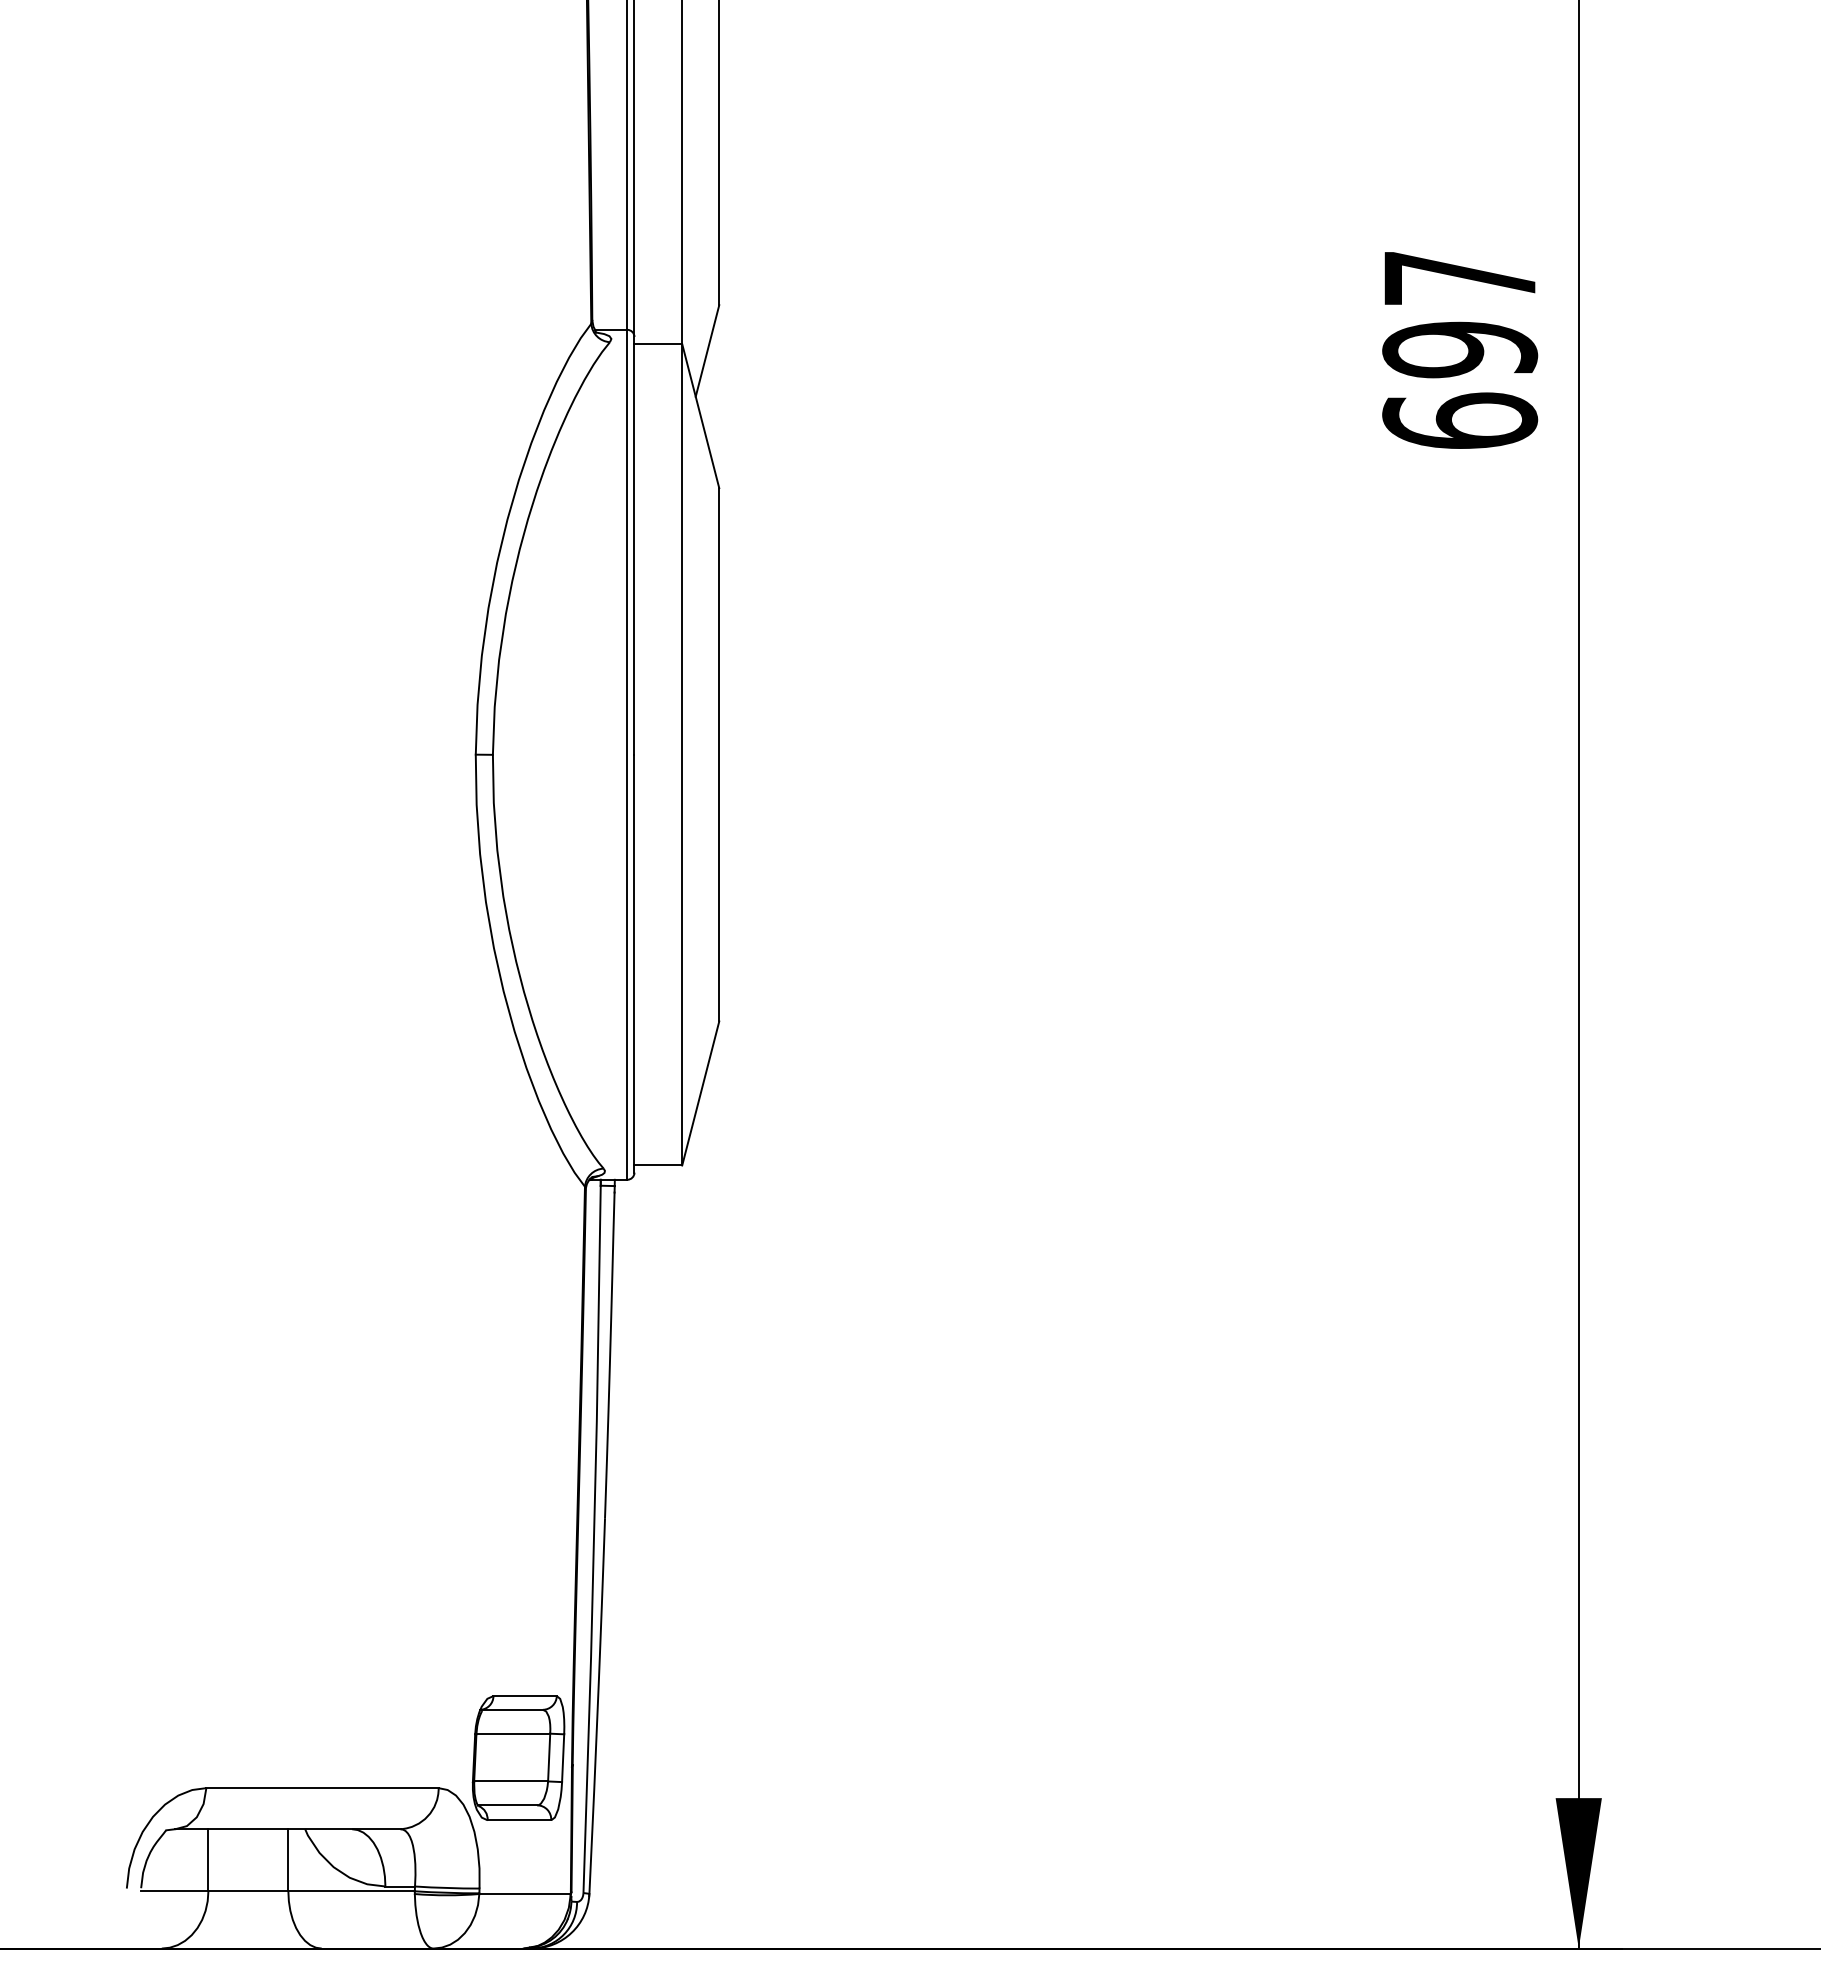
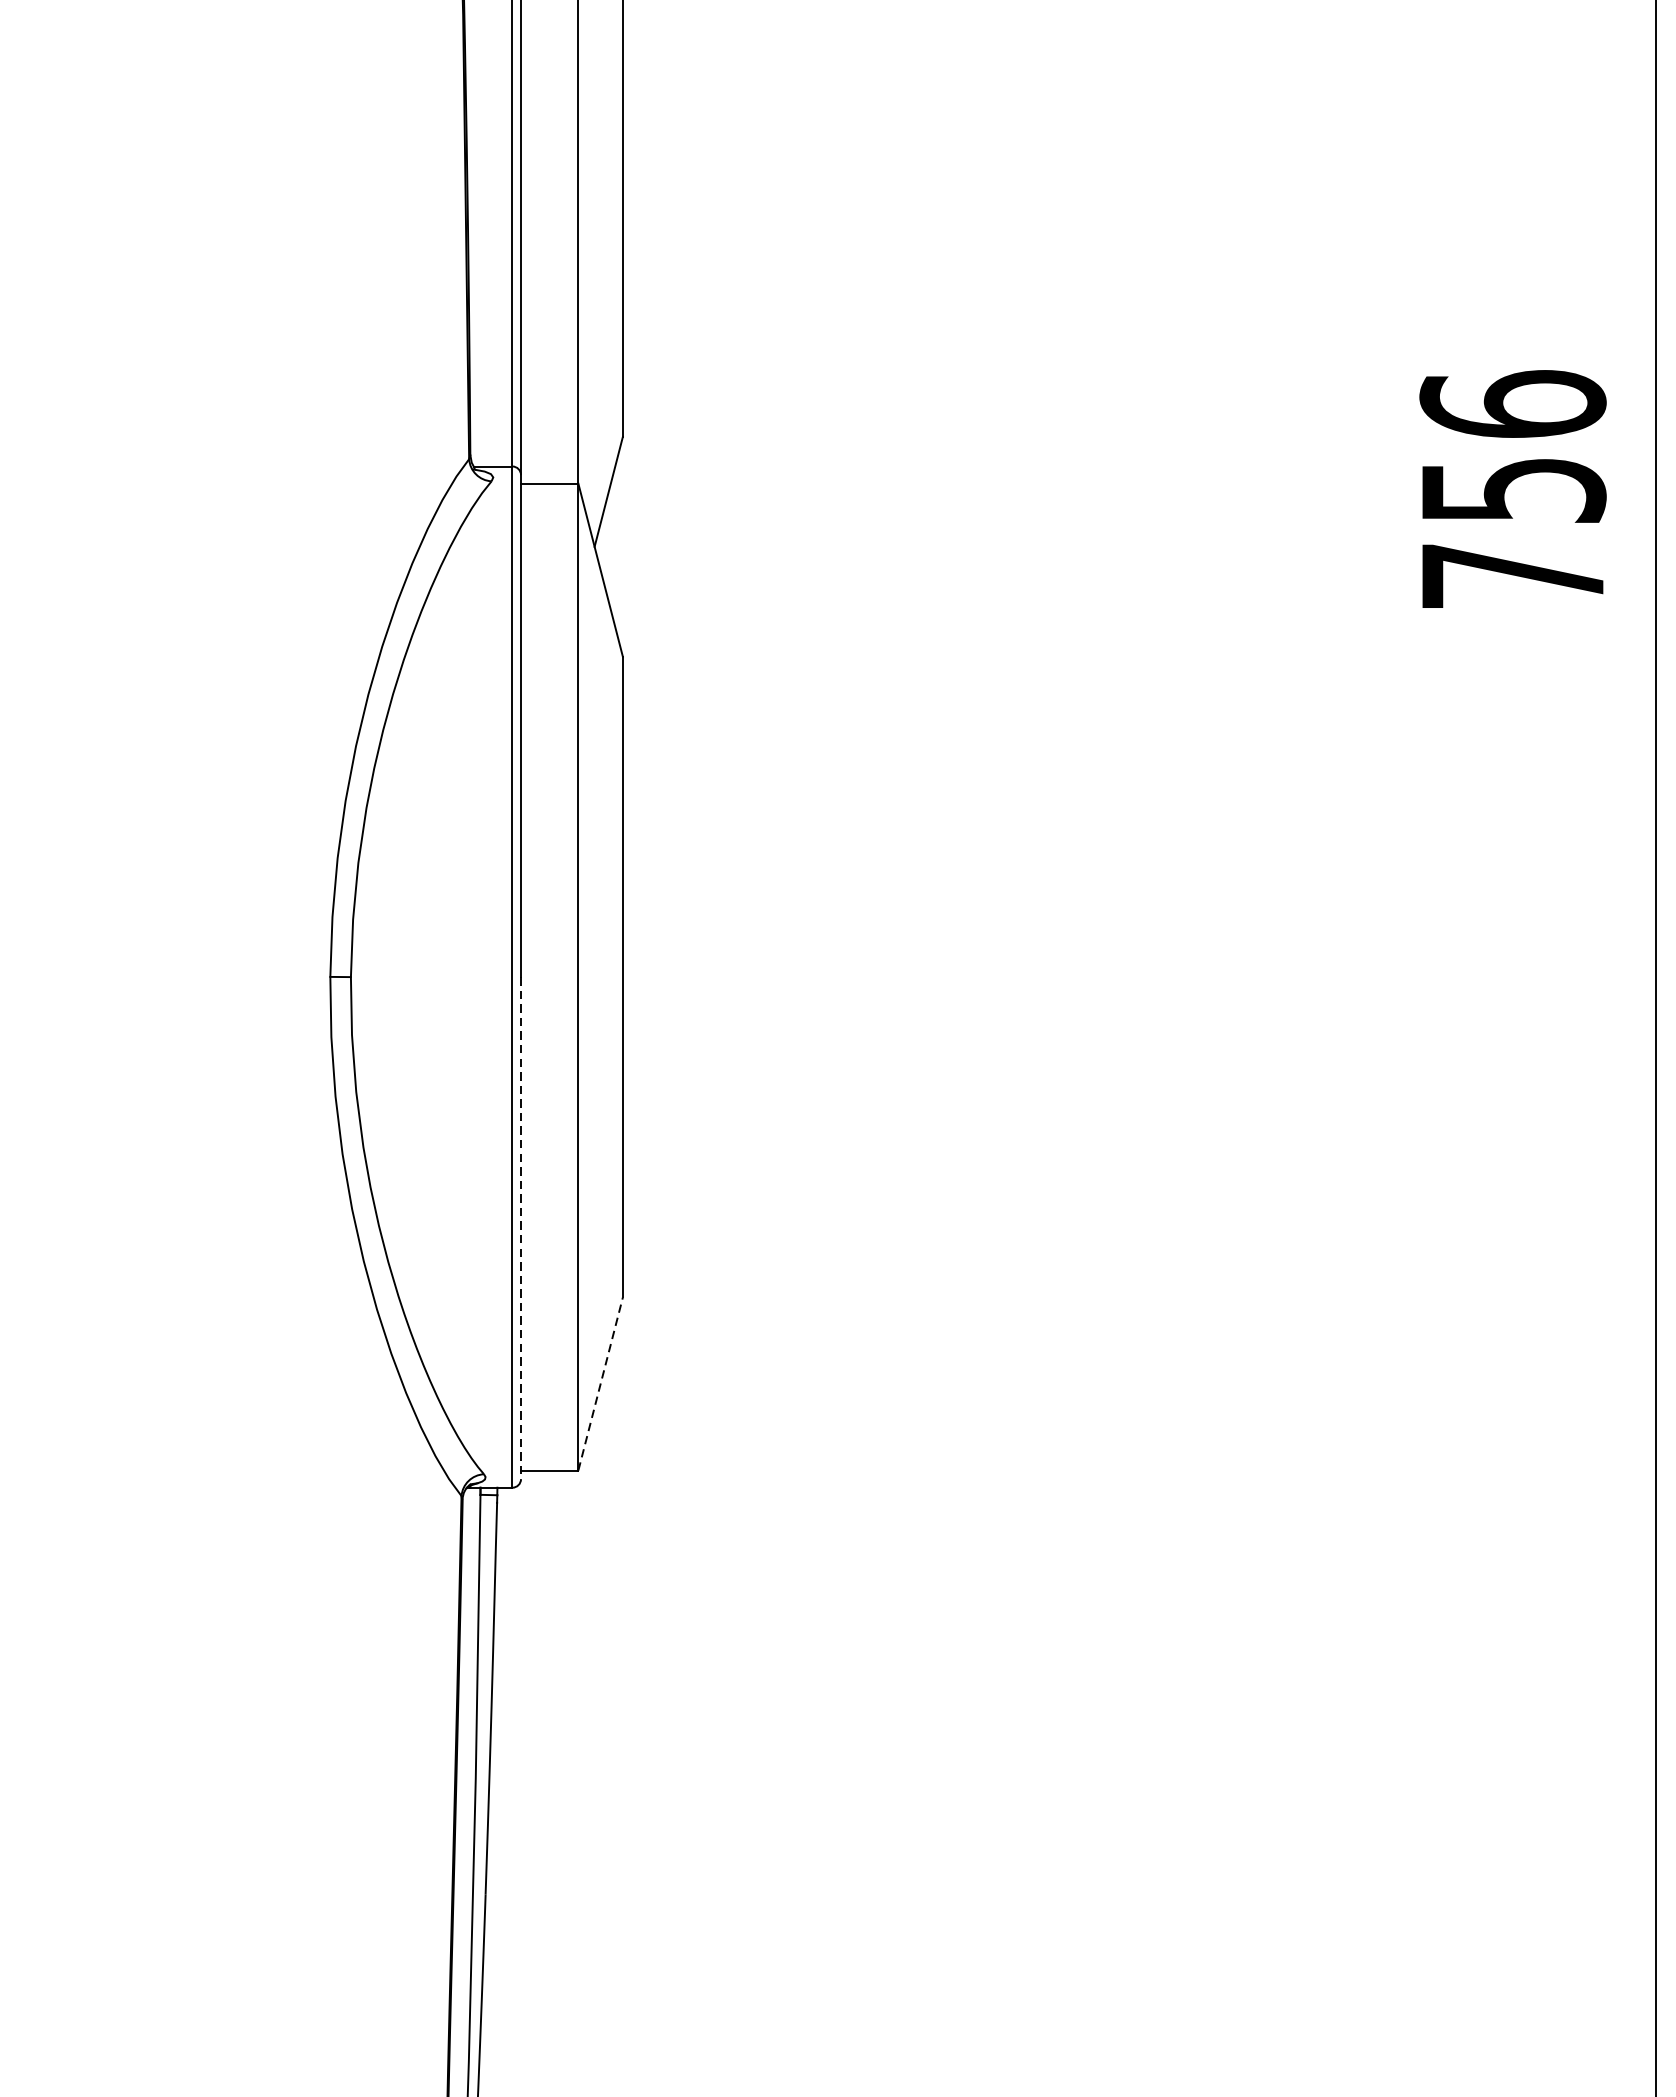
text: (1460, 348) -> (1513, 488), 697 -> 756
line: (634, 963) -> (521, 1227), solid -> dashed
line: (700, 1092) -> (600, 1382), solid -> dashed

